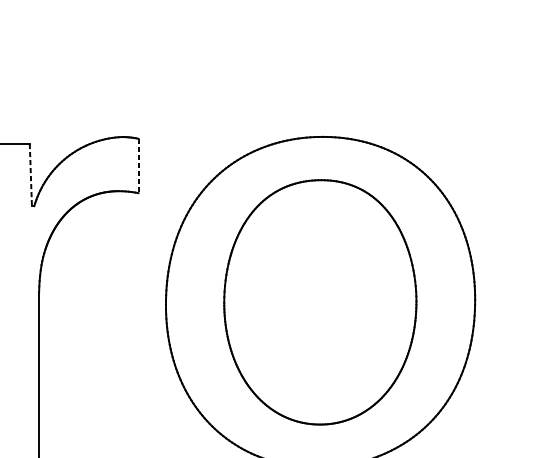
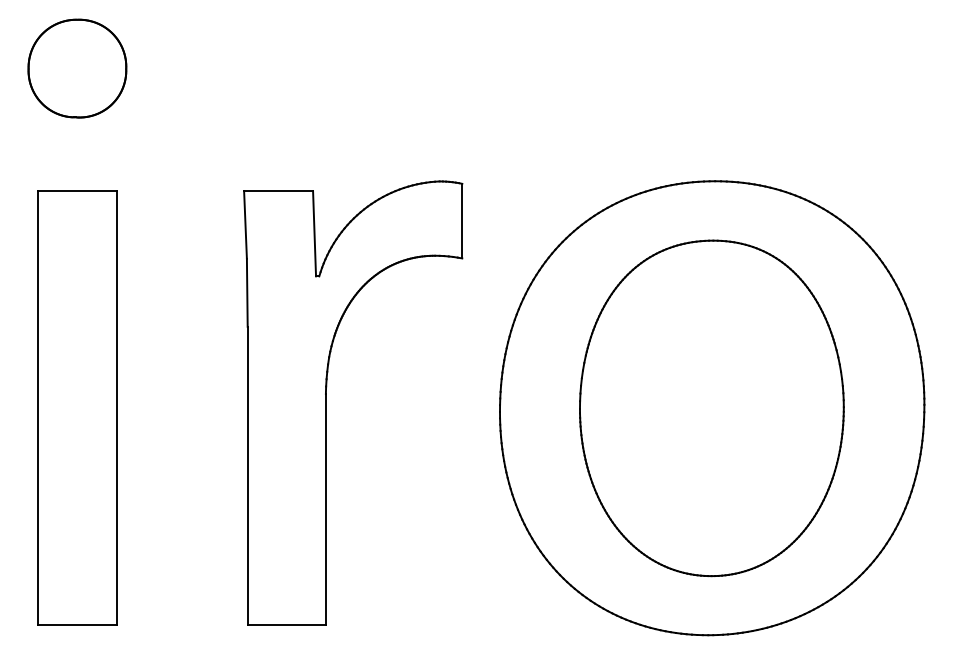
line: (138, 166) -> (462, 221), dashed -> solid
line: (30, 174) -> (314, 233), dashed -> solid

